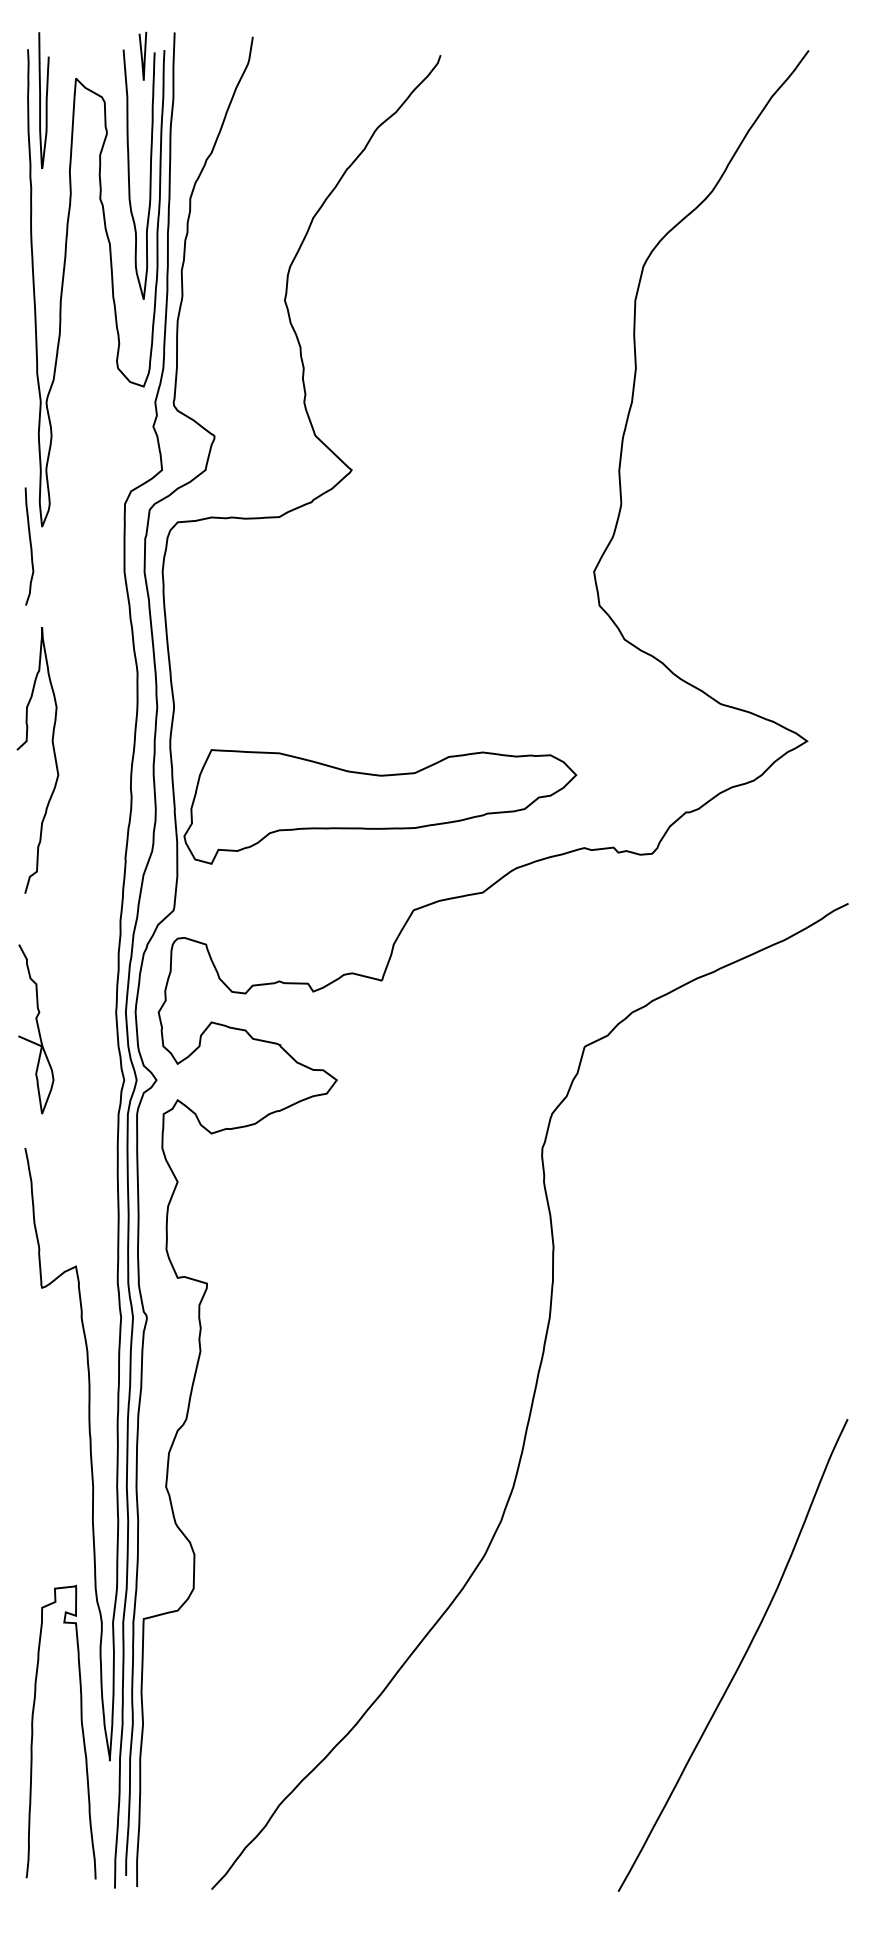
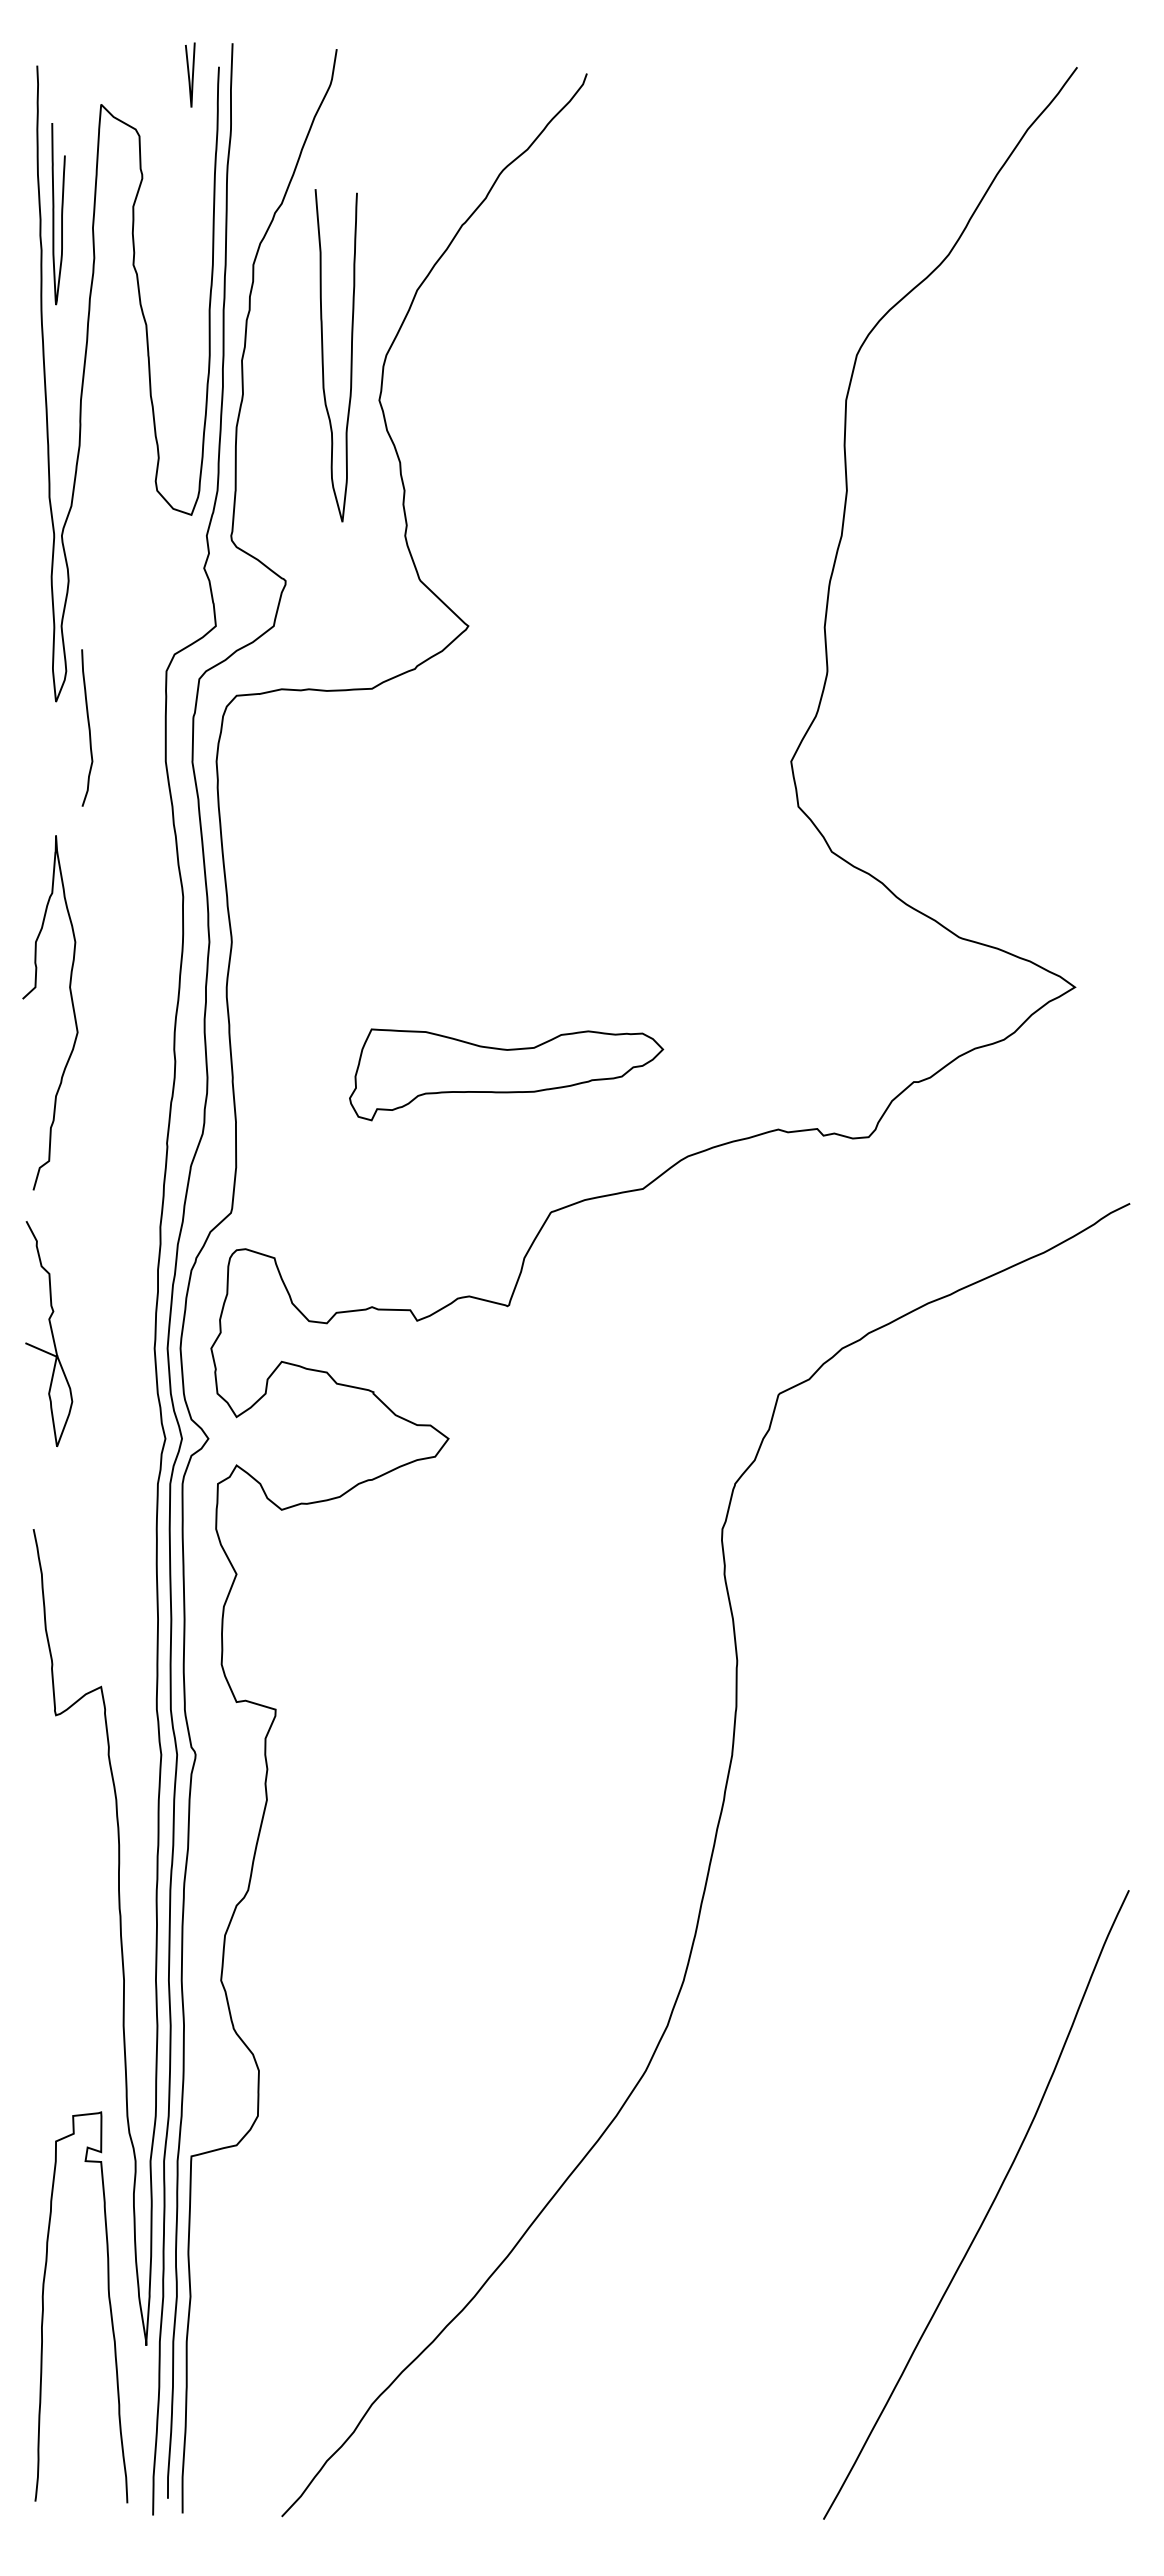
curve: (46, 100) -> (61, 214), moved
curve: (129, 174) -> (323, 355), moved
curve: (30, 546) -> (88, 727), moved
part: (380, 806) -> (506, 1074), size x0.6
curve: (37, 1028) -> (51, 1333), moved

